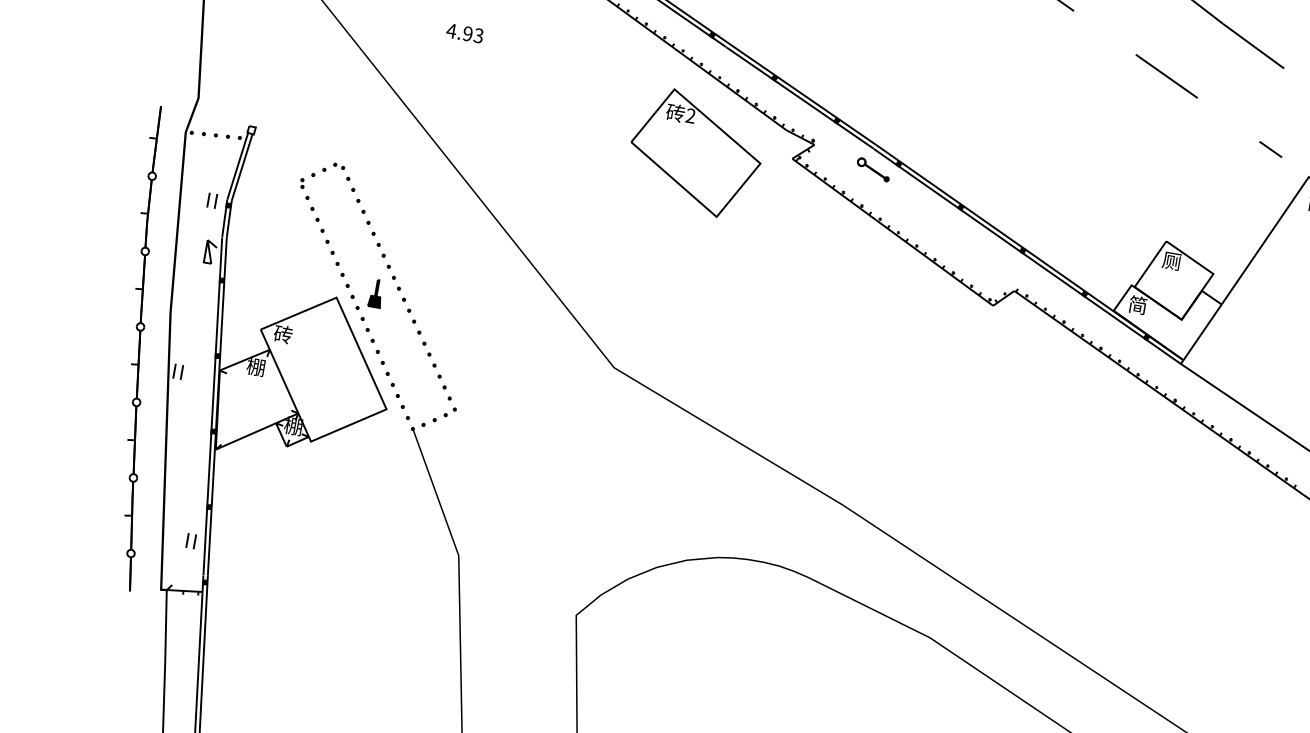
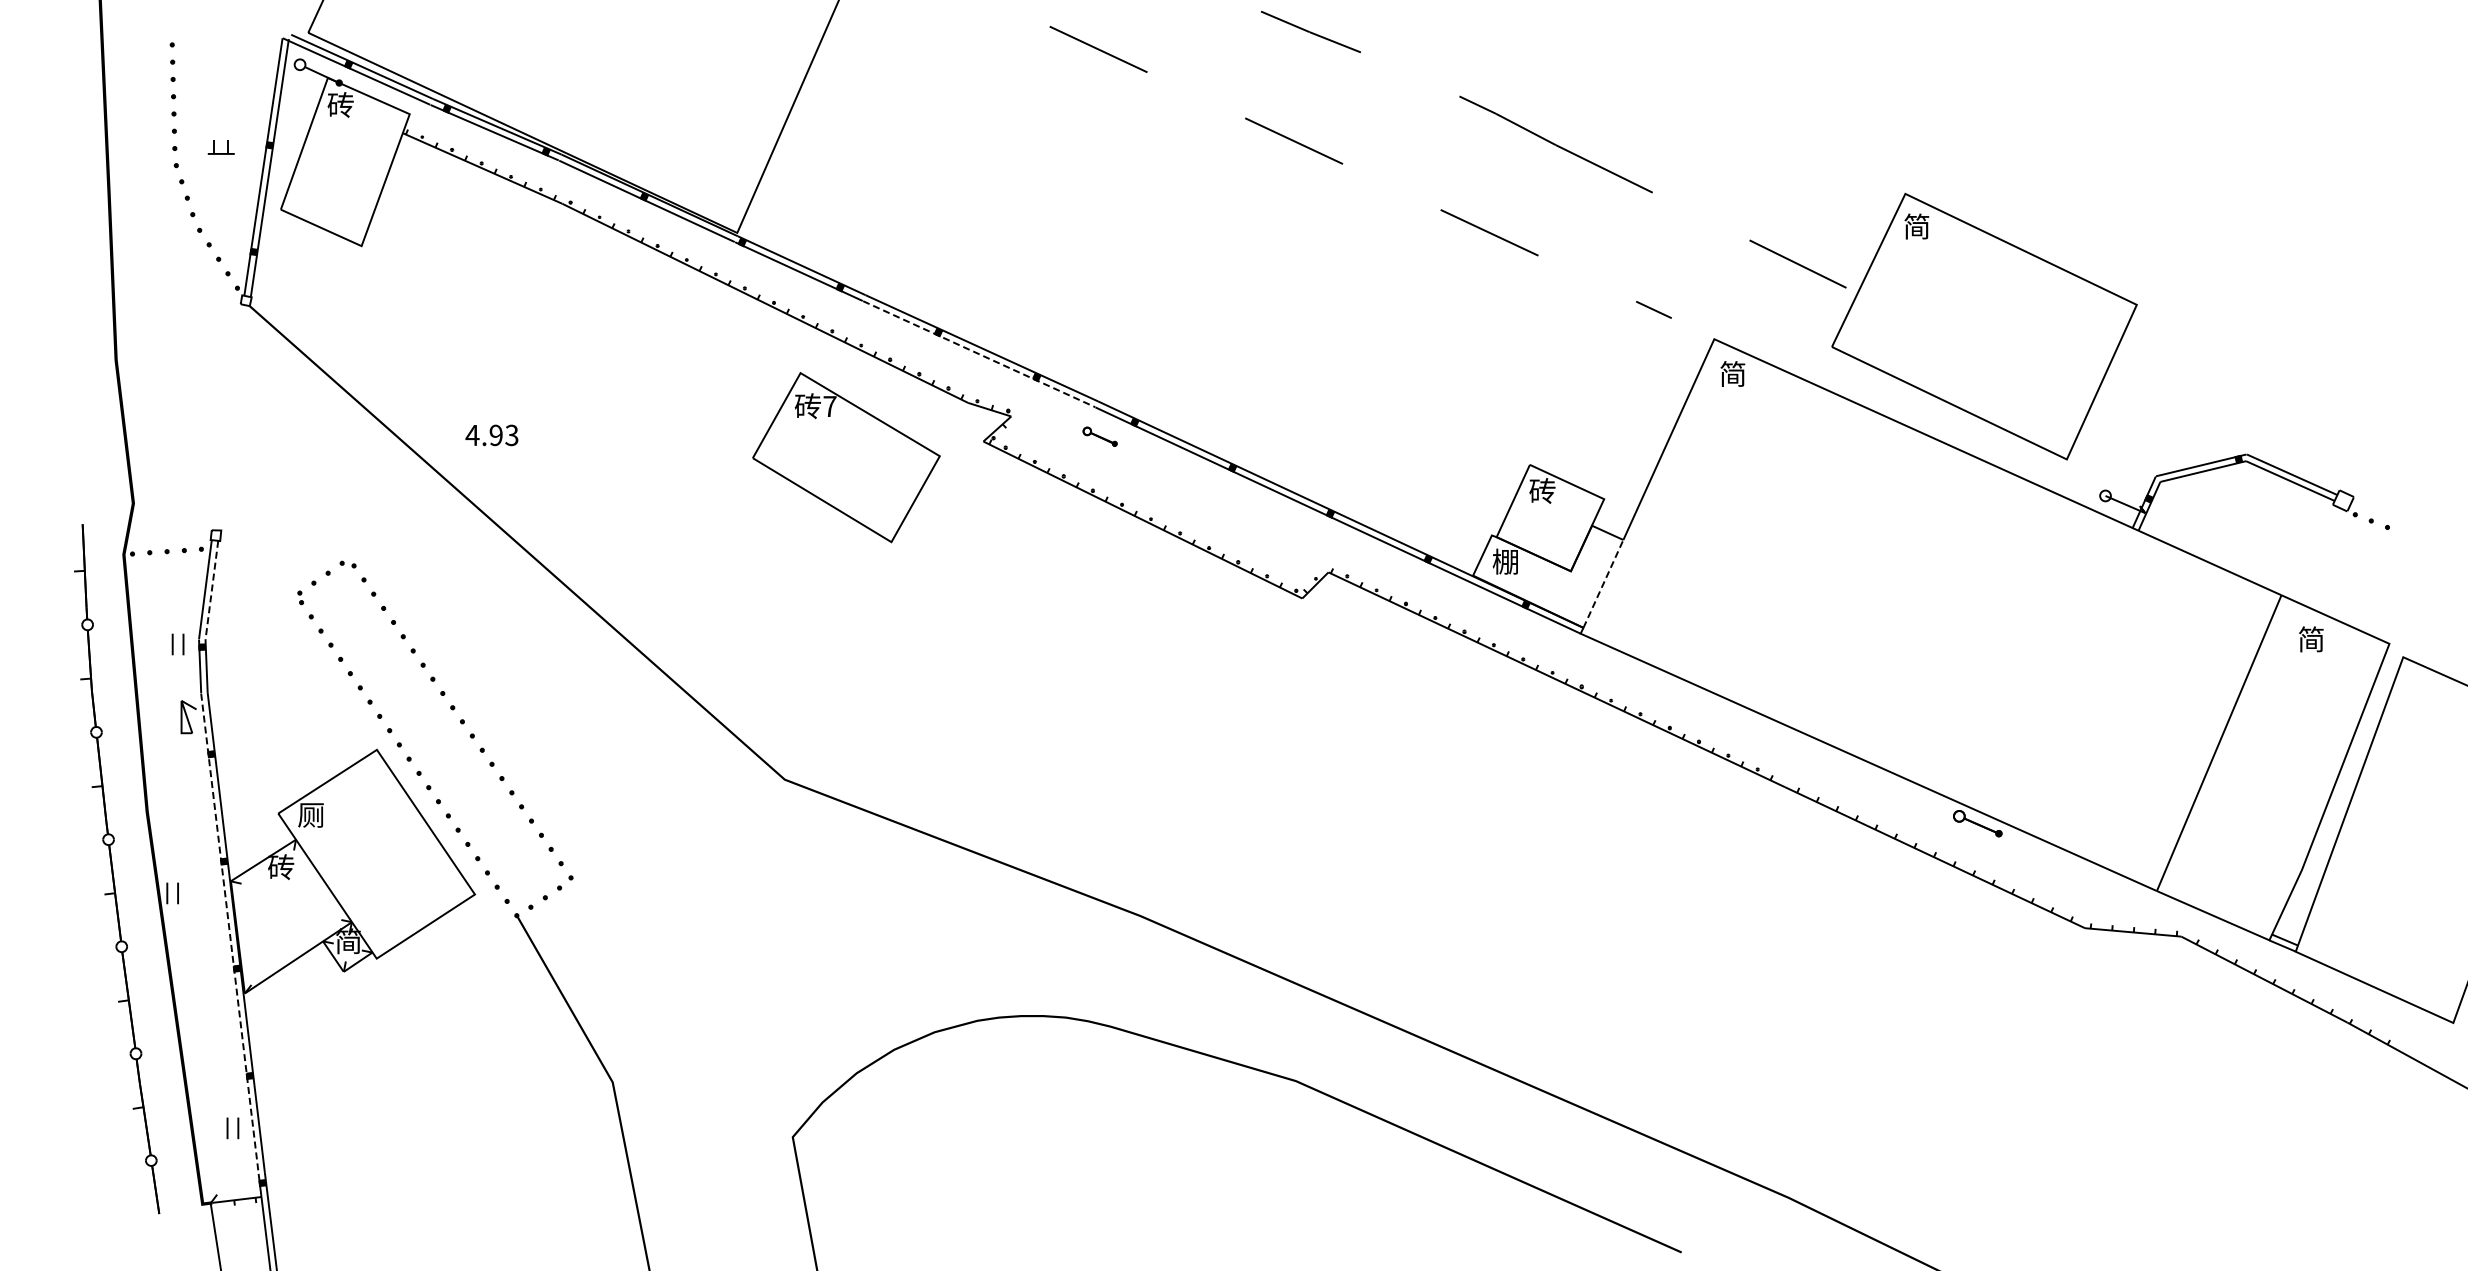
text: (464, 33) -> (491, 435), moved
line: (800, 98) -> (979, 354), solid -> dashed
text: (690, 115) -> (829, 405), 2 -> 7
line: (241, 167) -> (211, 590), solid -> dashed
part: (872, 169) -> (1099, 436), size x0.7
text: (1171, 260) -> (1542, 490), 厕 -> 砖
part: (376, 293) -> (431, 734), removed
text: (1137, 304) -> (1504, 561), 简 -> 棚
line: (1202, 332) -> (1603, 583), solid -> dashed
text: (283, 334) -> (311, 814), 砖 -> 厕
text: (256, 367) -> (281, 867), 棚 -> 砖
line: (212, 406) -> (229, 933), solid -> dashed
text: (292, 426) -> (347, 941), 棚 -> 简

